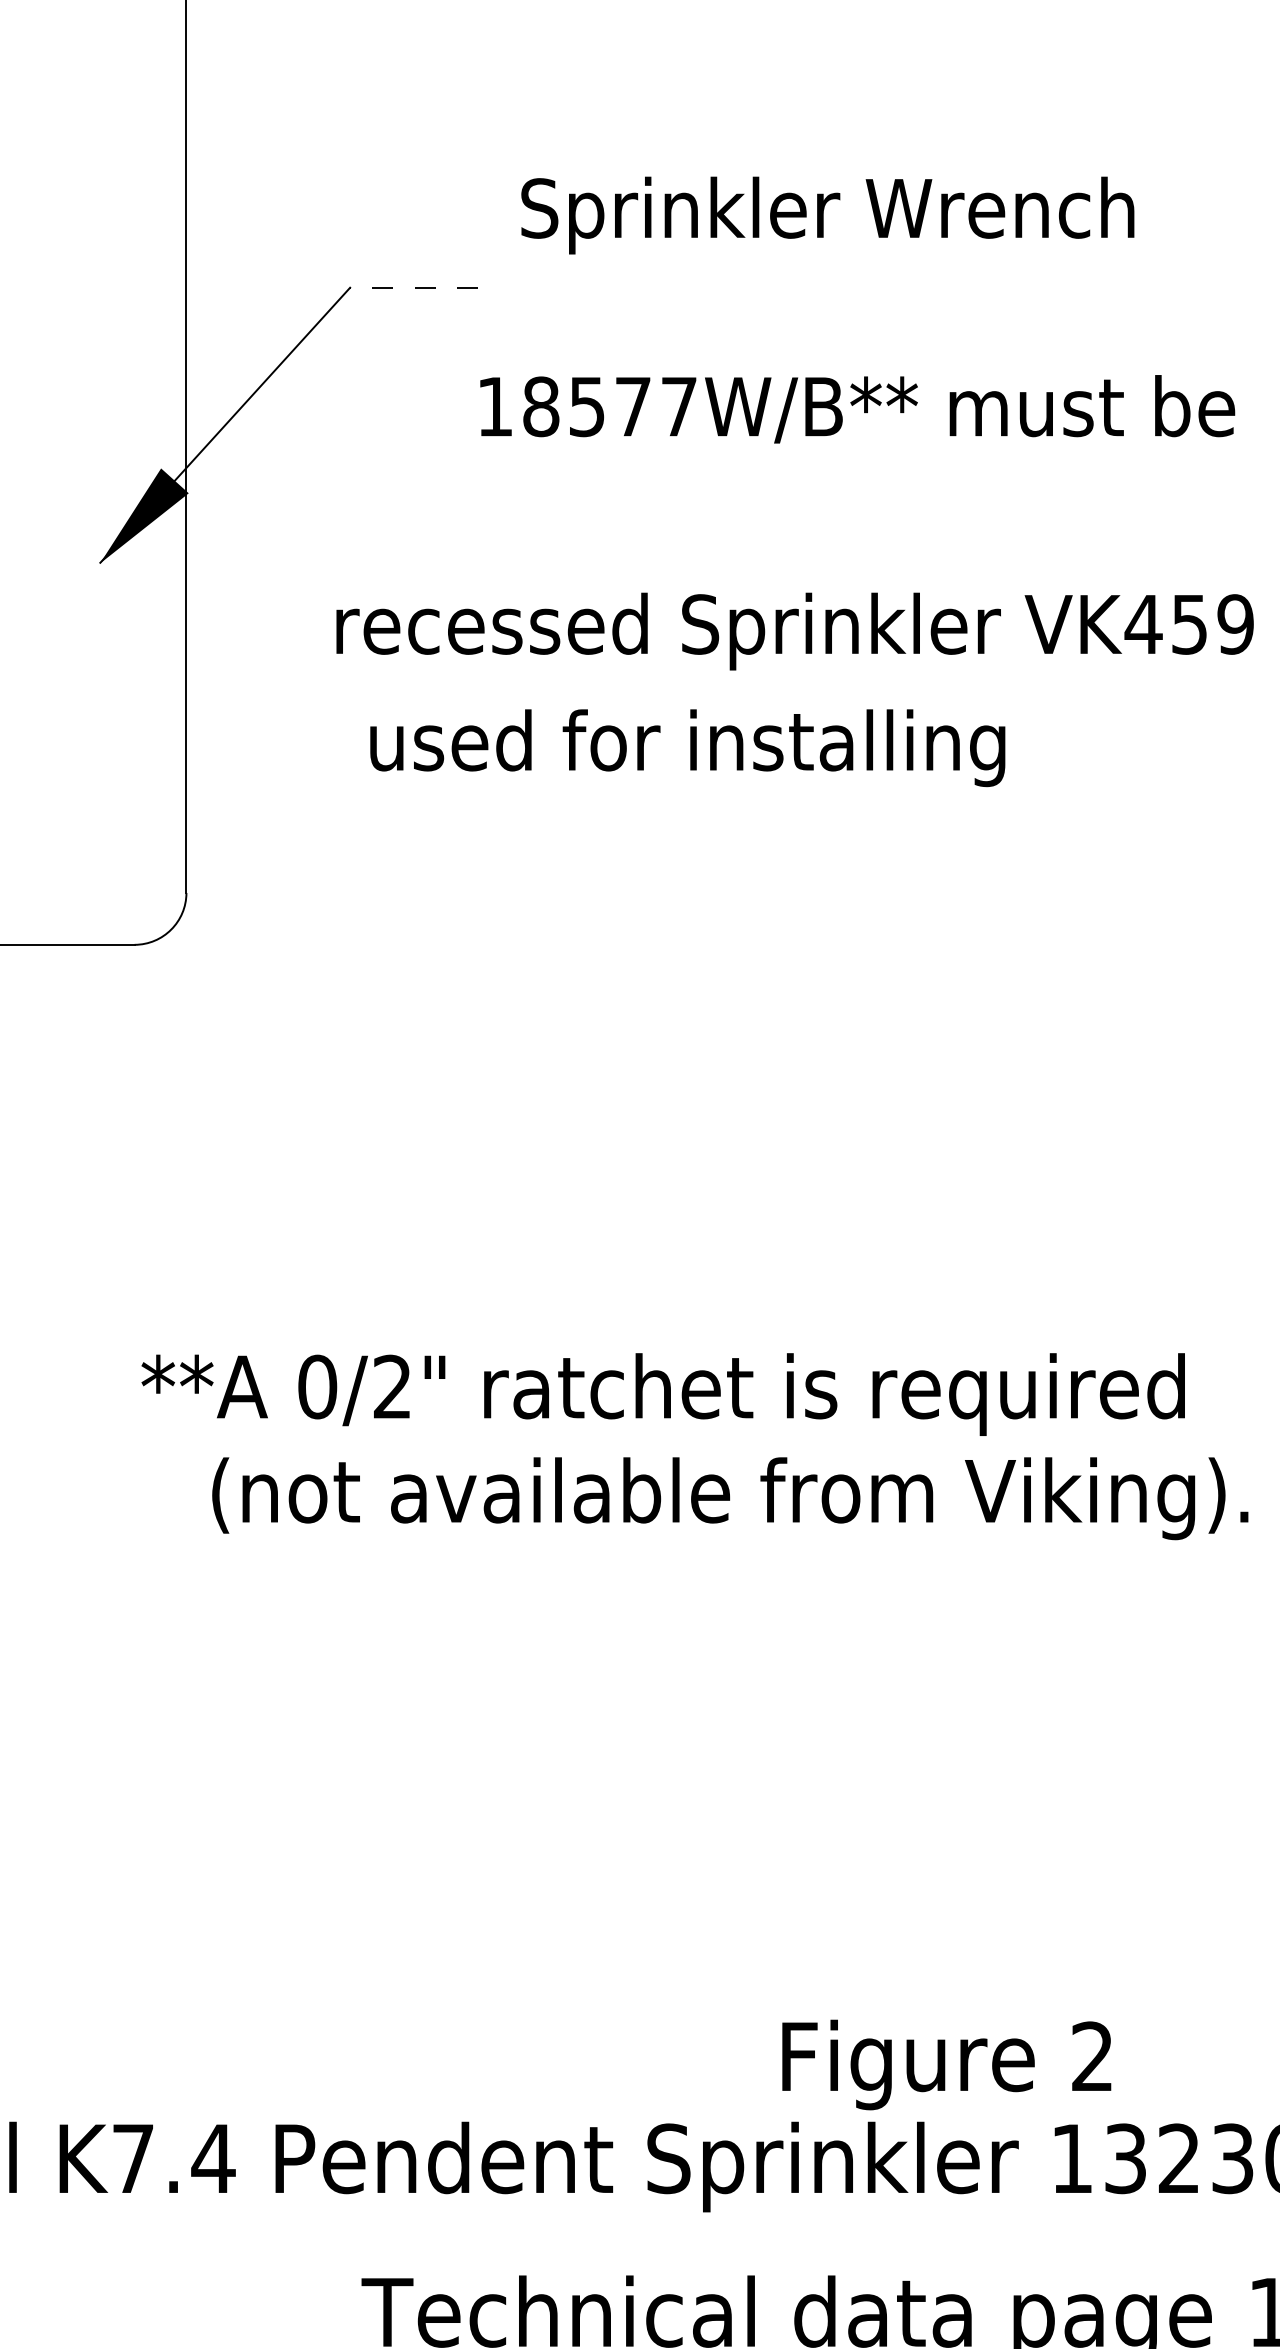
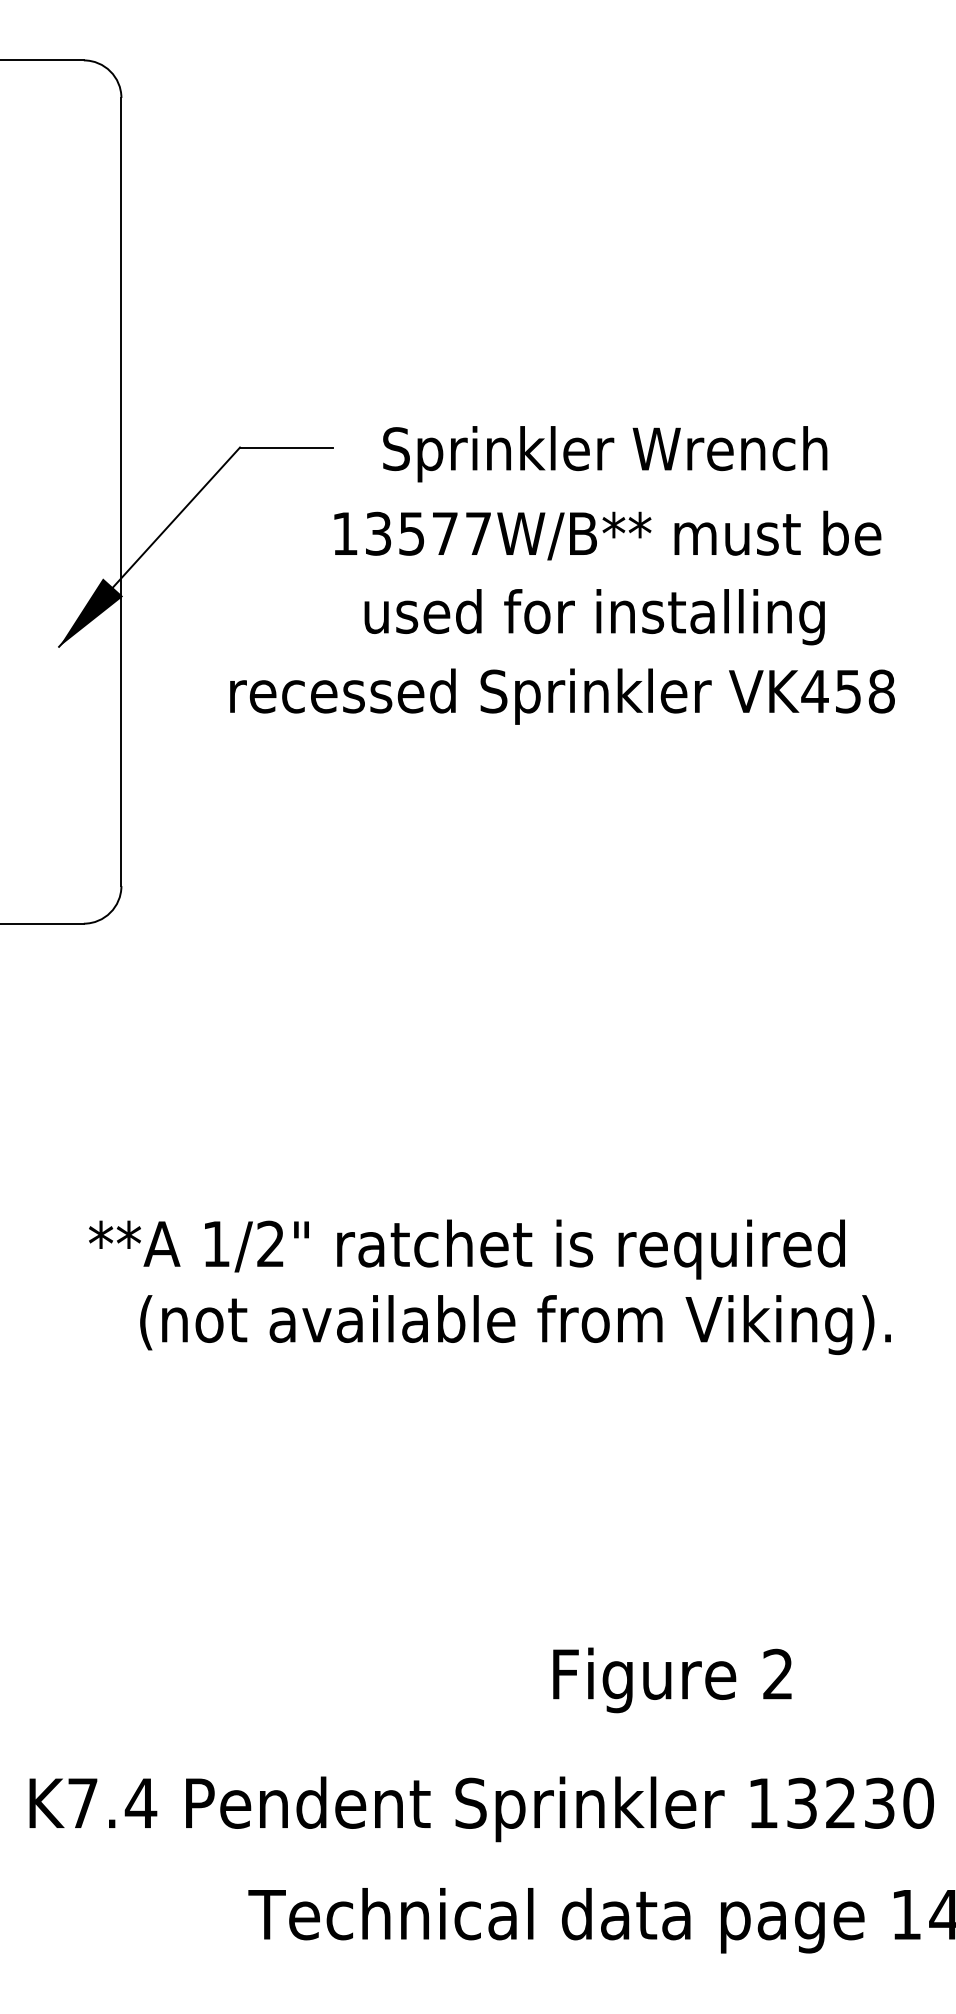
text: (828, 215) -> (605, 454), moved
line: (414, 287) -> (286, 447), dashed -> solid
text: (541, 406) -> (378, 533), 18577W/B** -> 13577W/B**
text: (1235, 624) -> (881, 691), VK459 -> VK458
text: (687, 748) -> (594, 617), moved
text: (317, 1386) -> (216, 1243), 0/2" -> 1/2"
text: (946, 2065) -> (672, 1680), moved

